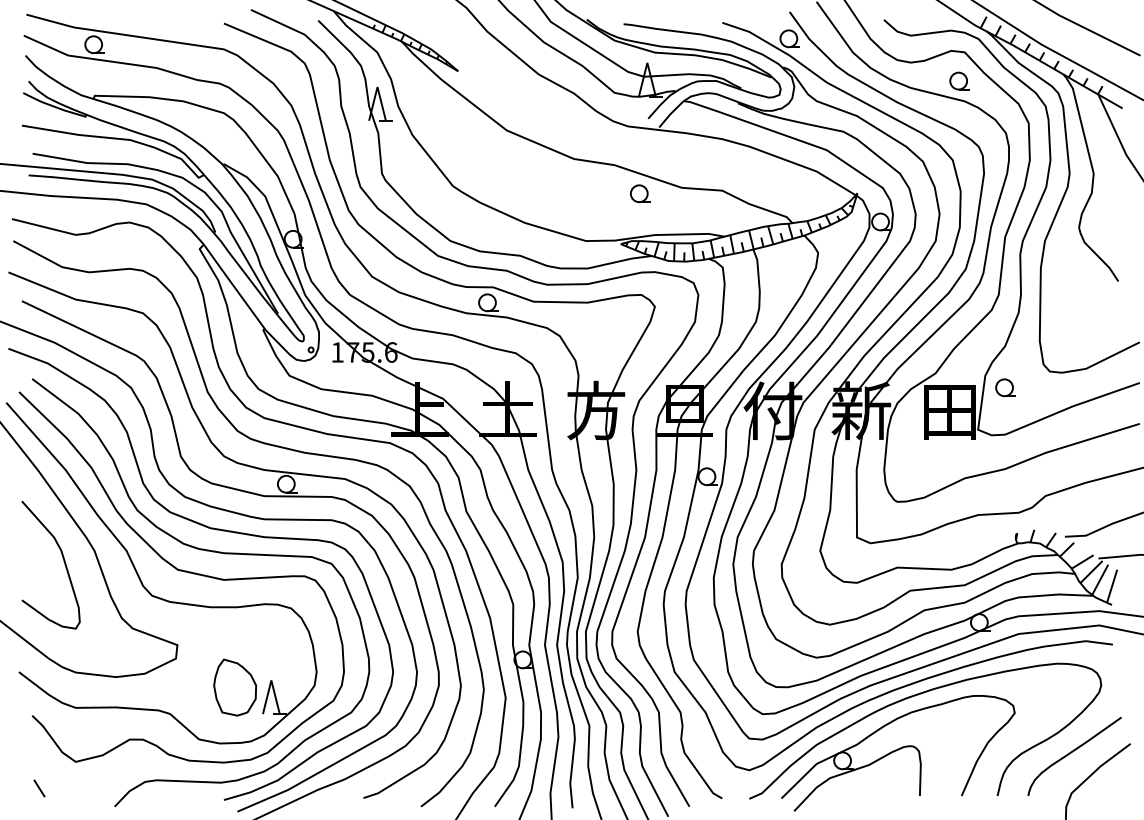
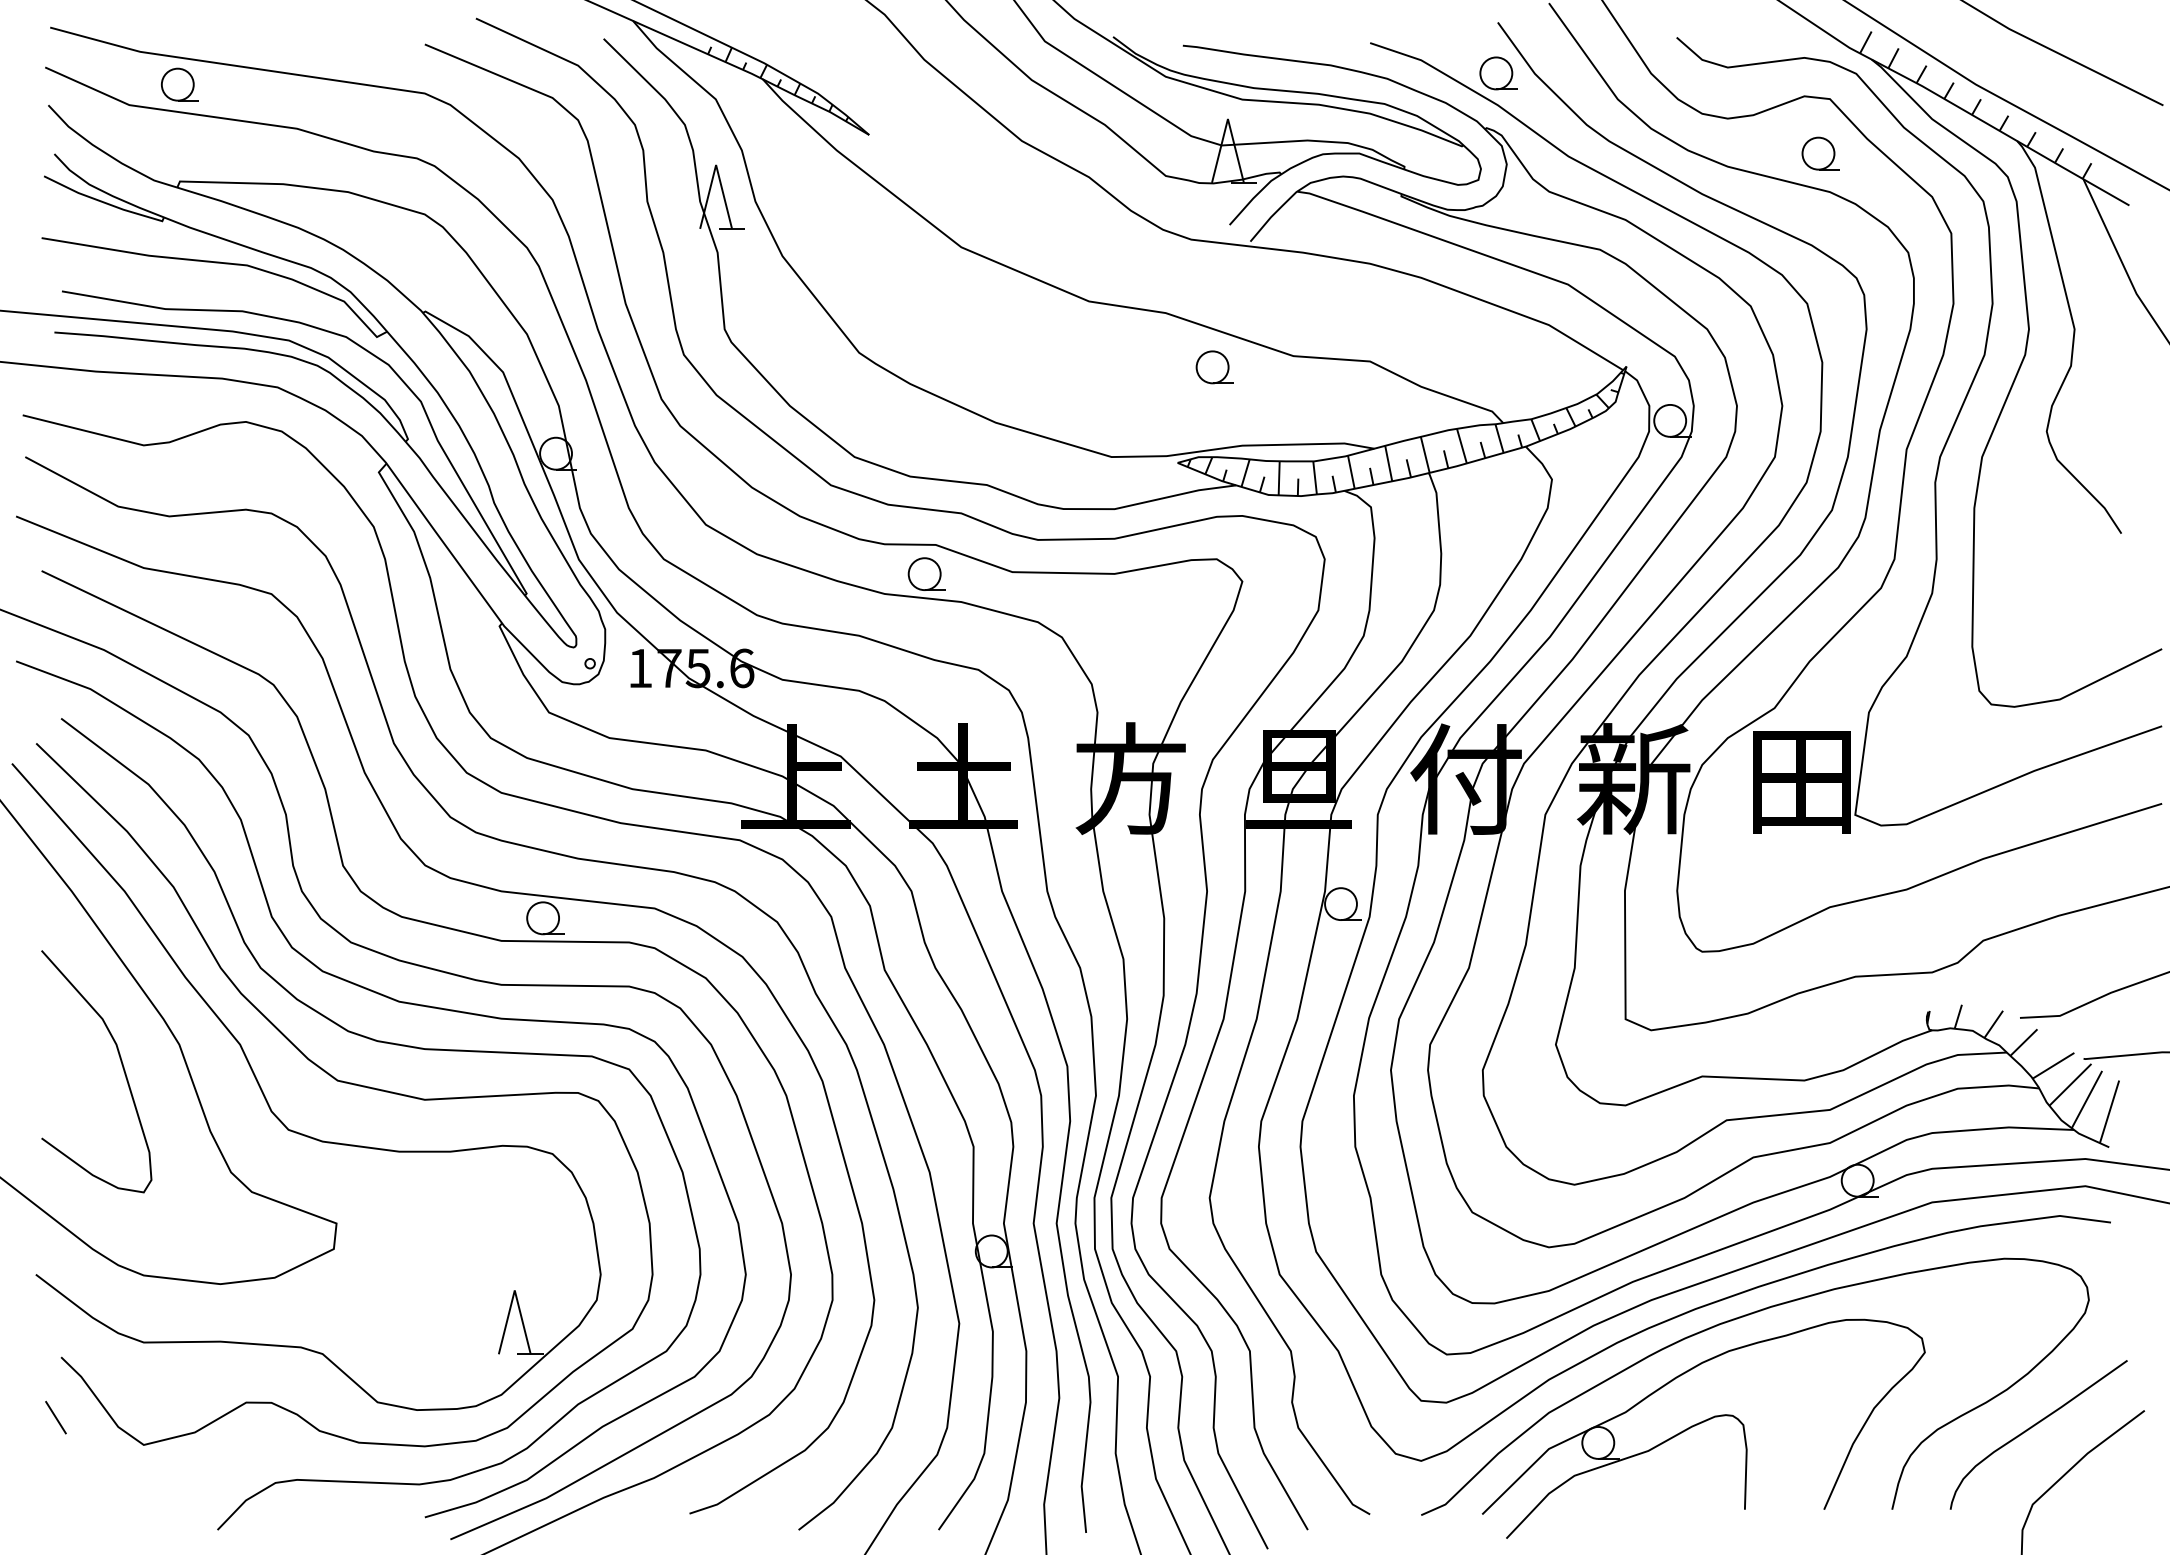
part: (1005, 387) -> (1907, 734), removed
part: (234, 687) -> (444, 1303), removed
line: (39, 788) -> (55, 1417), moved

